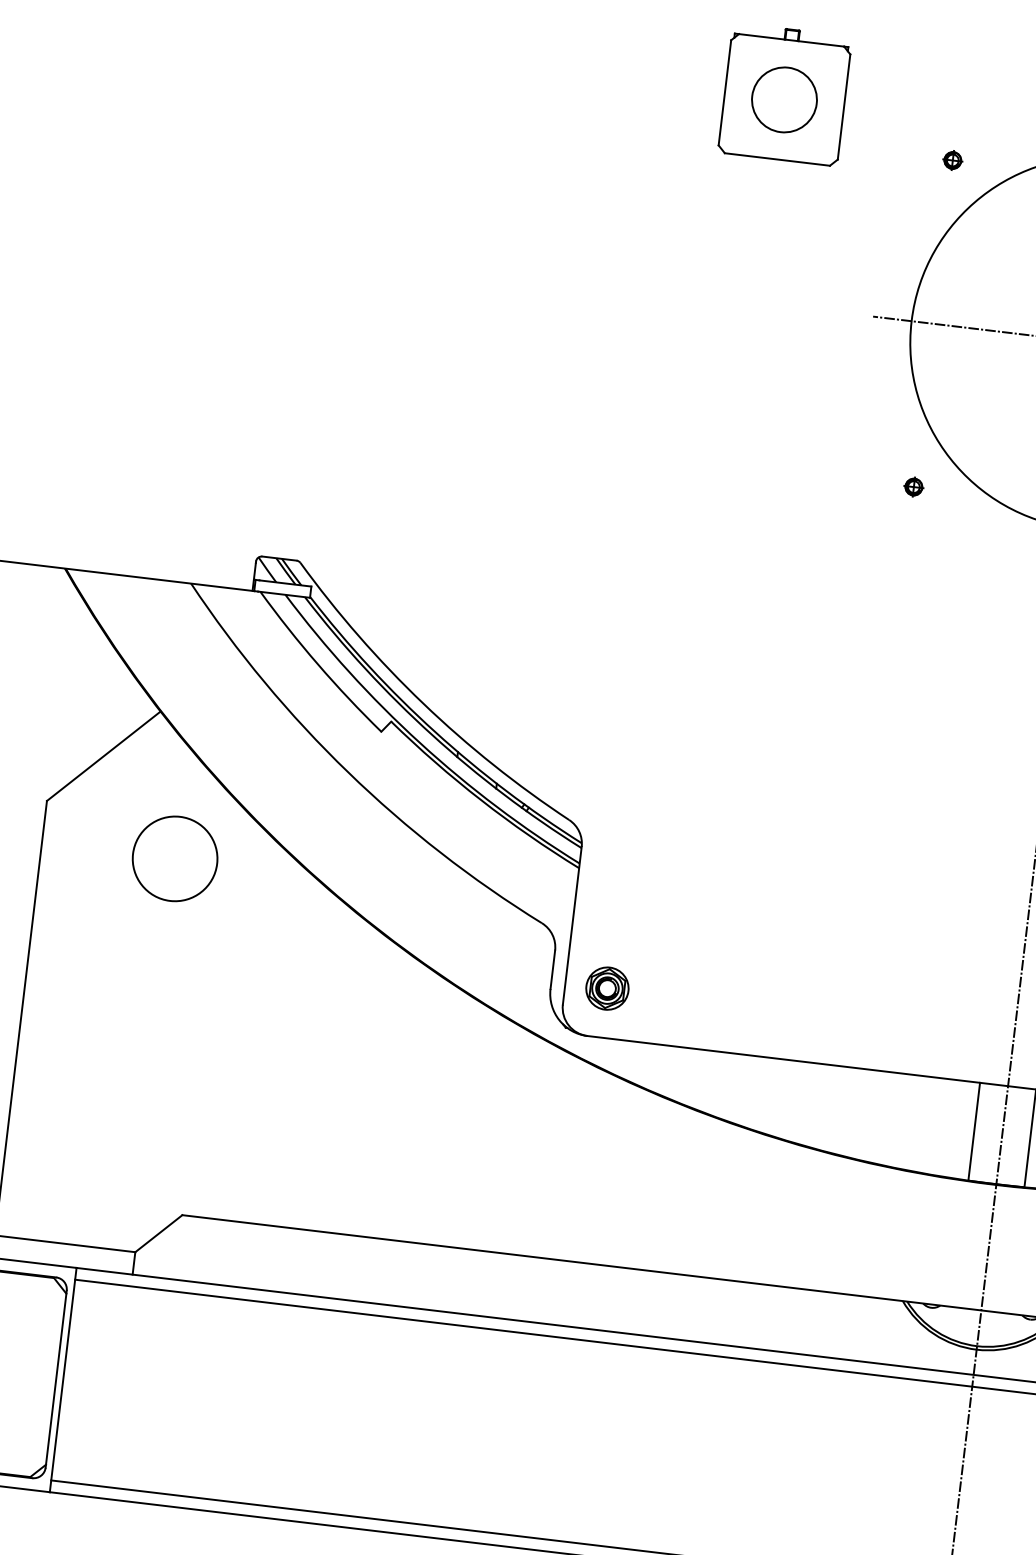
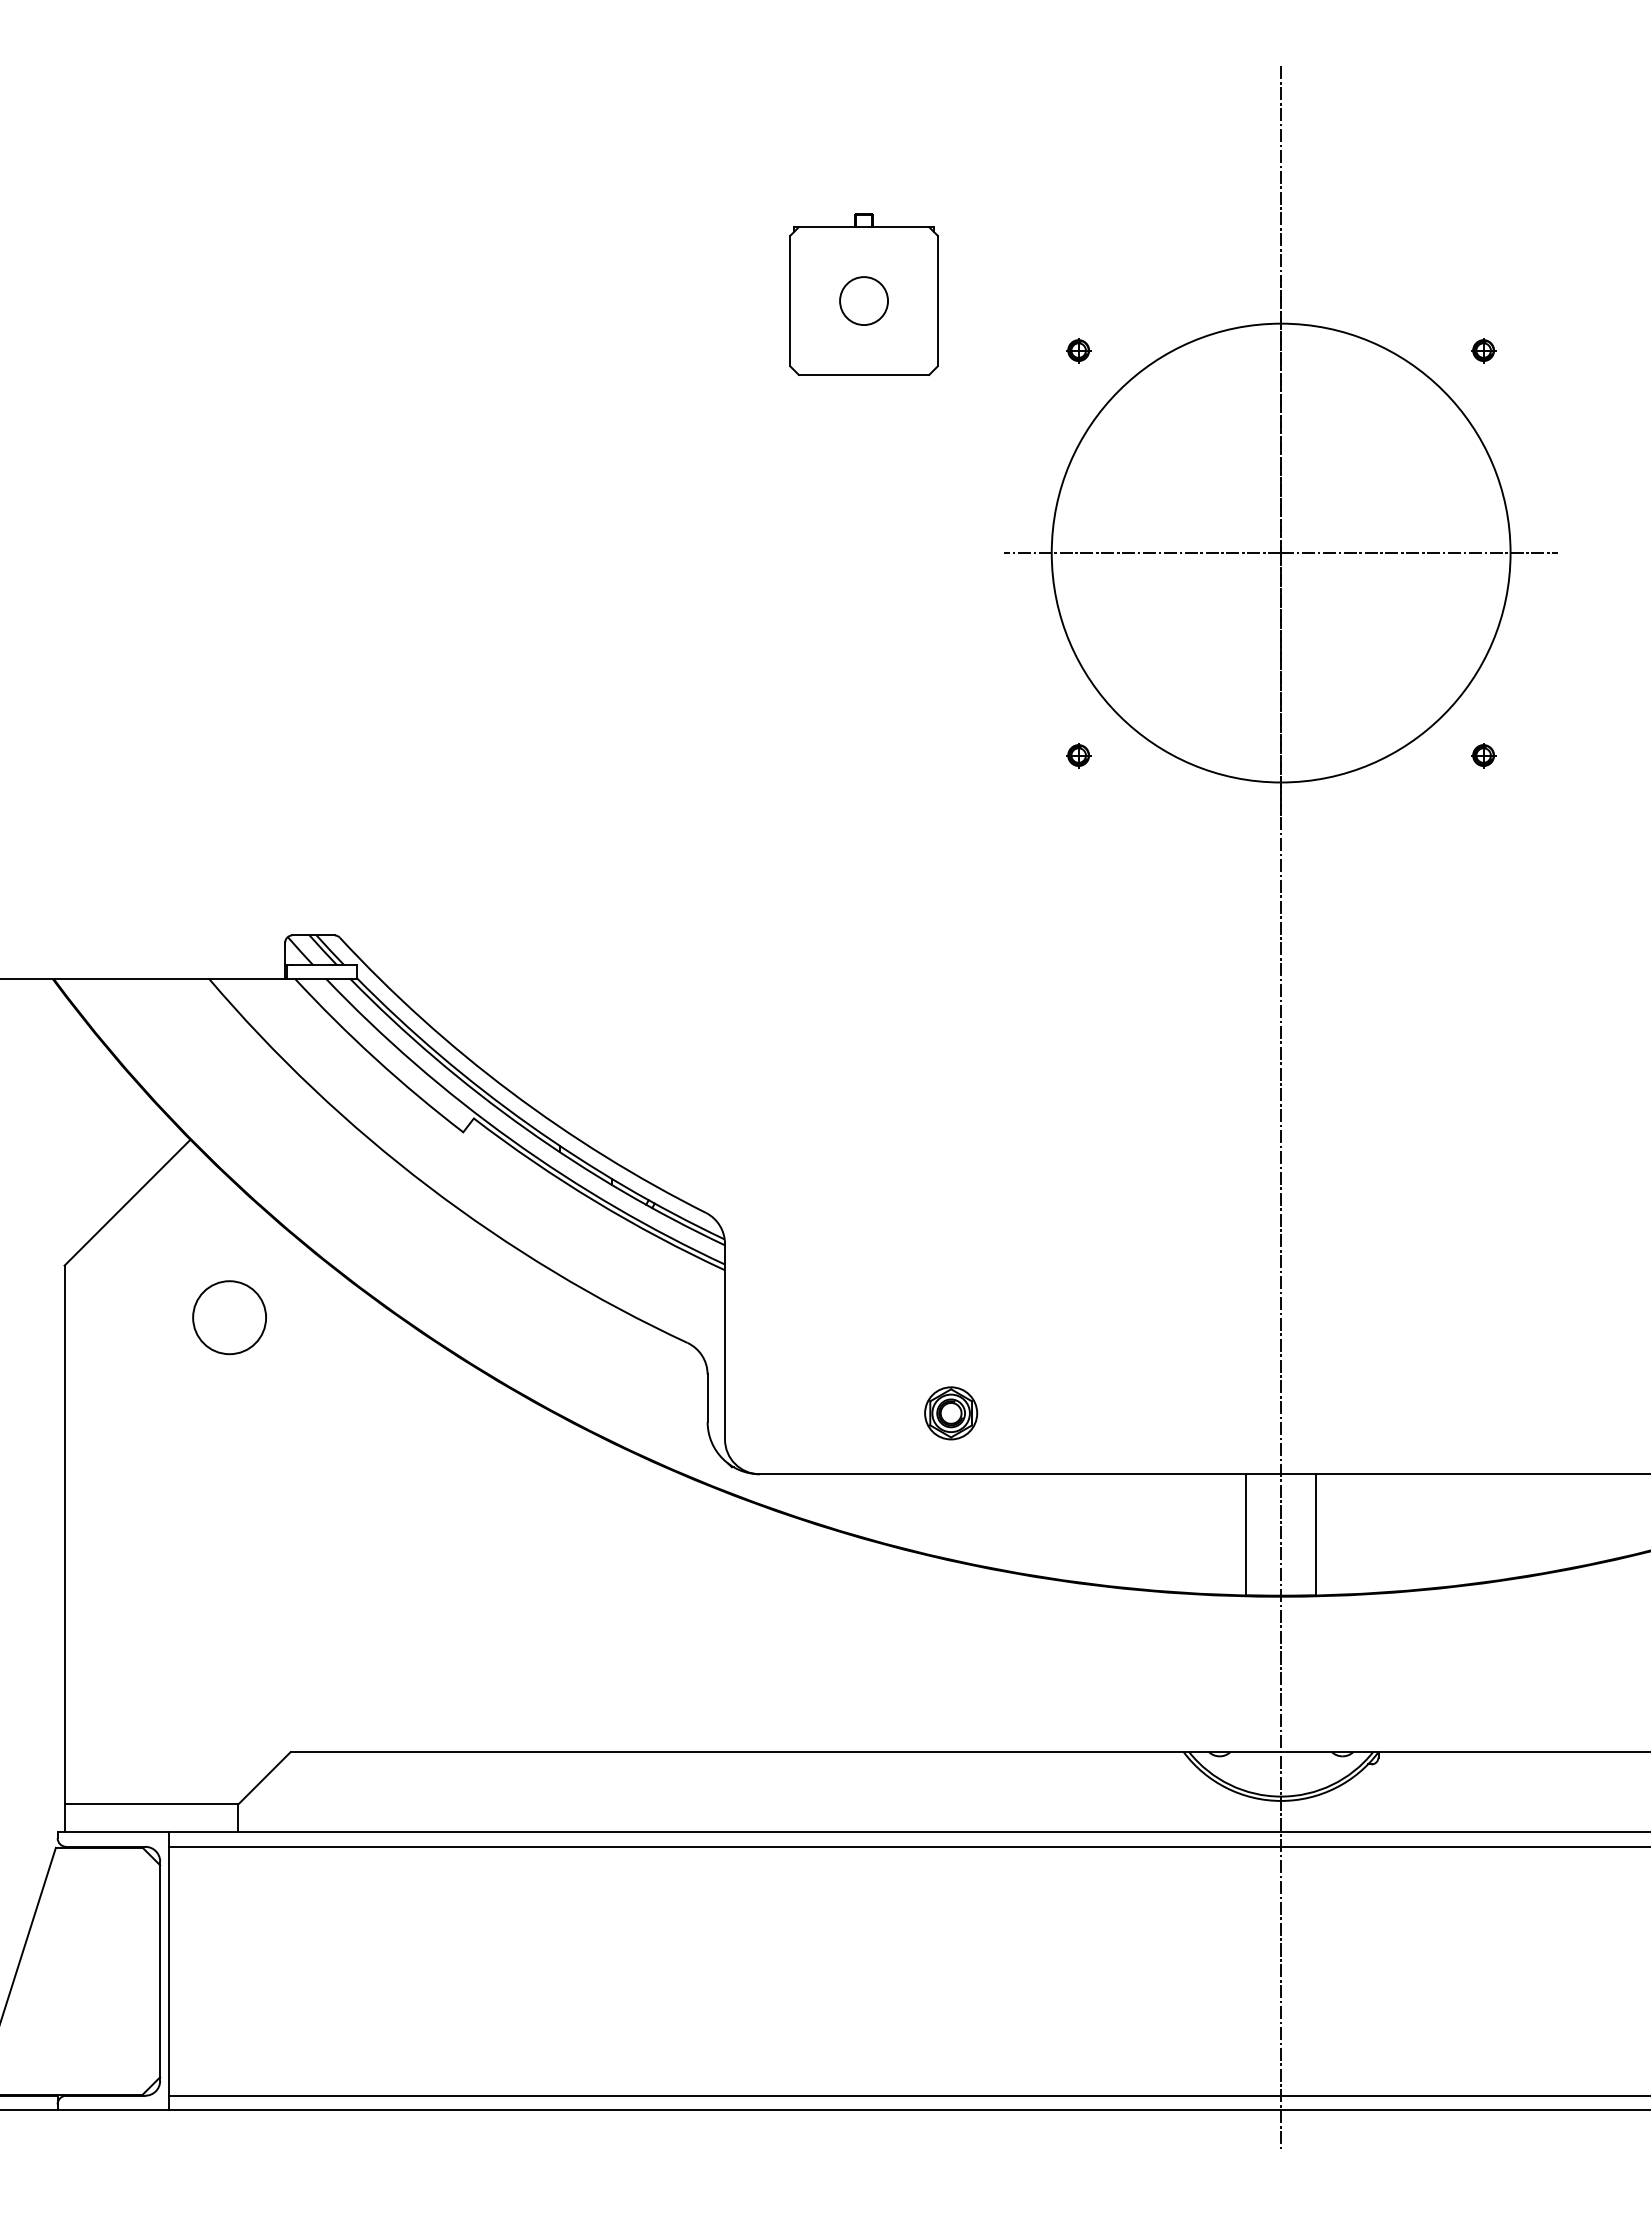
circle: (784, 100) -> (864, 301), size x0.6
circle: (174, 858) -> (229, 1317), size x0.7
part: (607, 988) -> (951, 1413), moved

